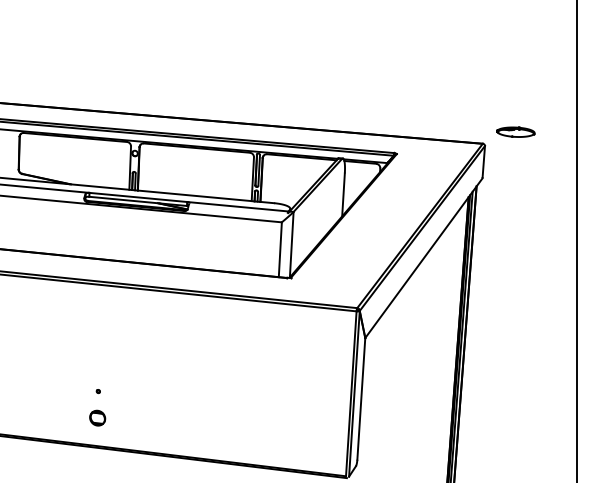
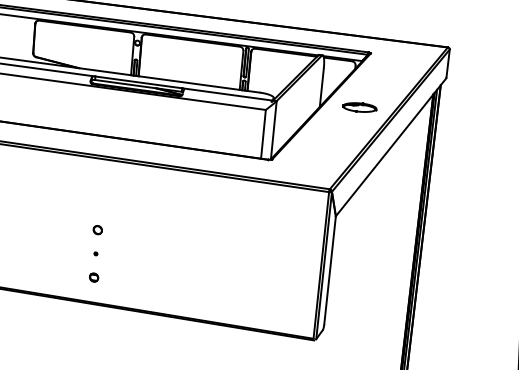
part: (515, 131) -> (359, 106), moved
part: (98, 364) -> (97, 229), added
part: (96, 417) -> (93, 277), size x0.62

